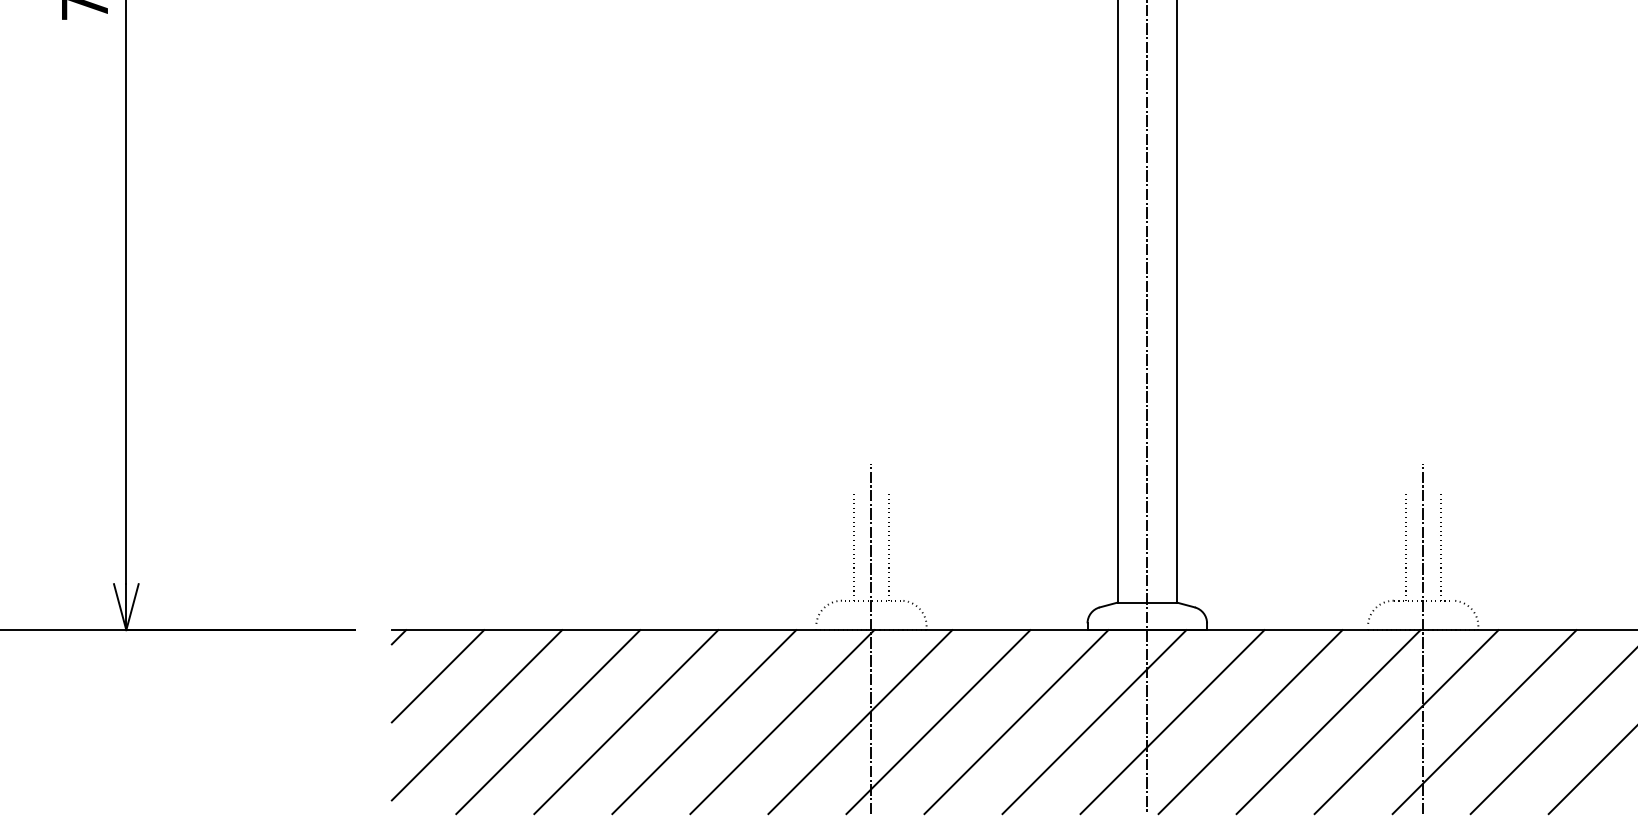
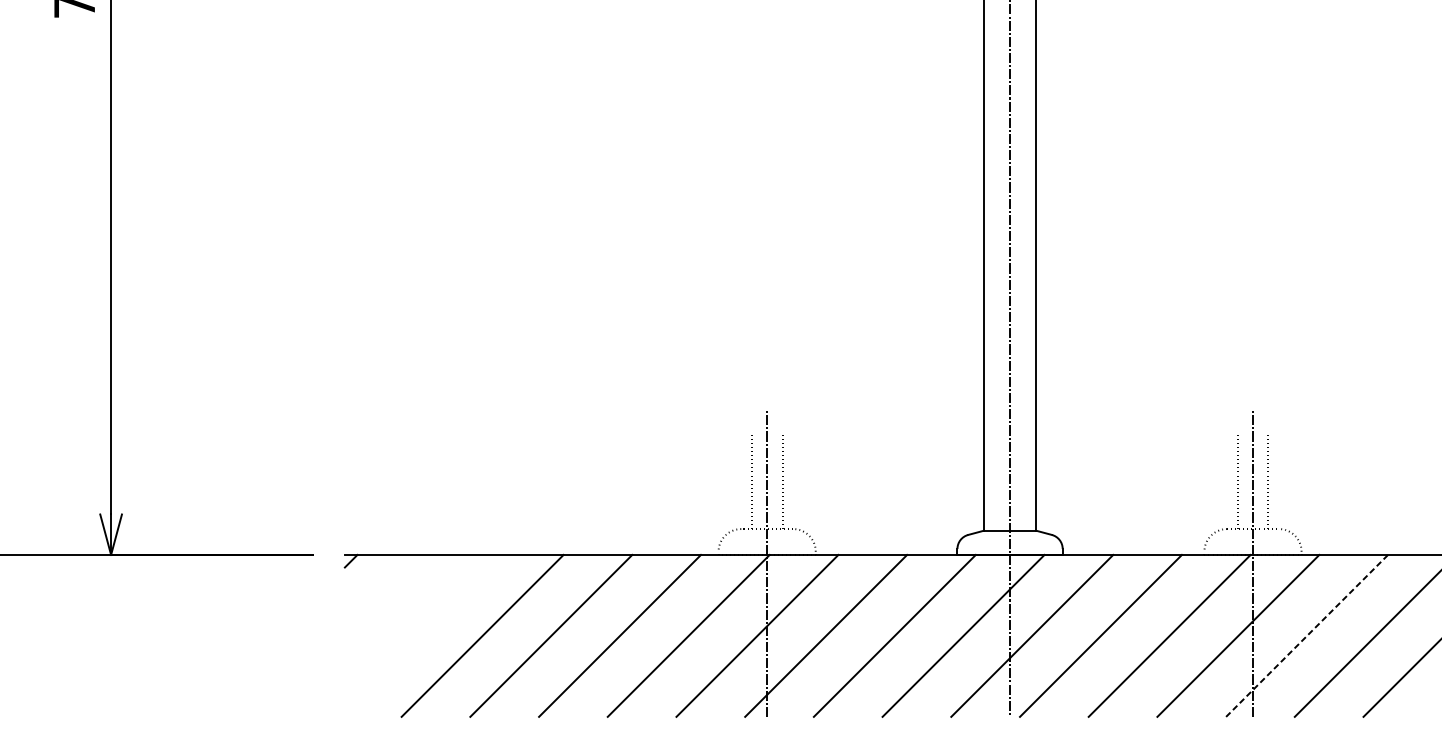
line: (437, 676) -> (385, 595), removed
line: (476, 715) -> (419, 630), removed
line: (1484, 721) -> (1306, 635), solid -> dashed

